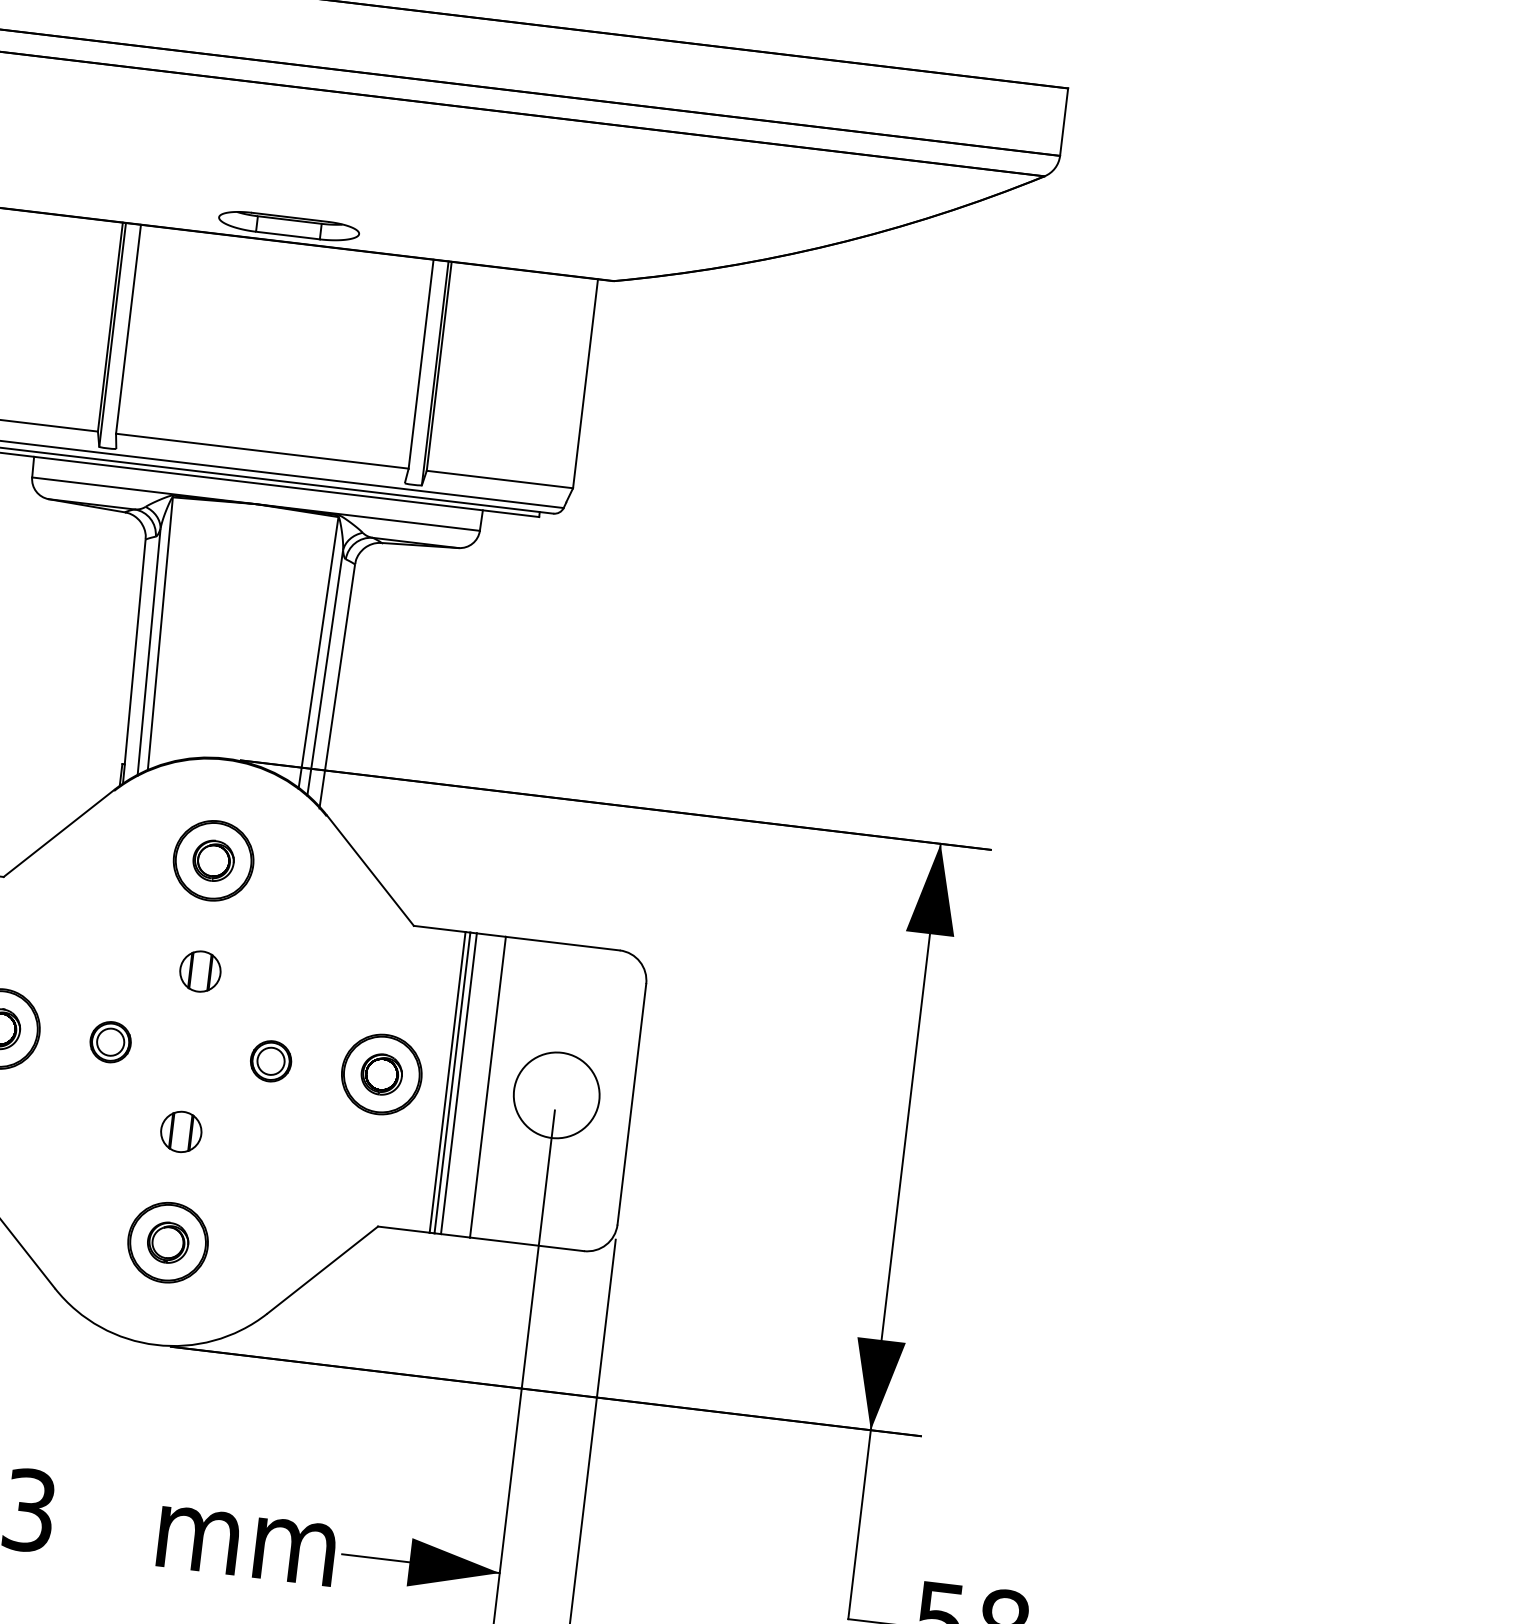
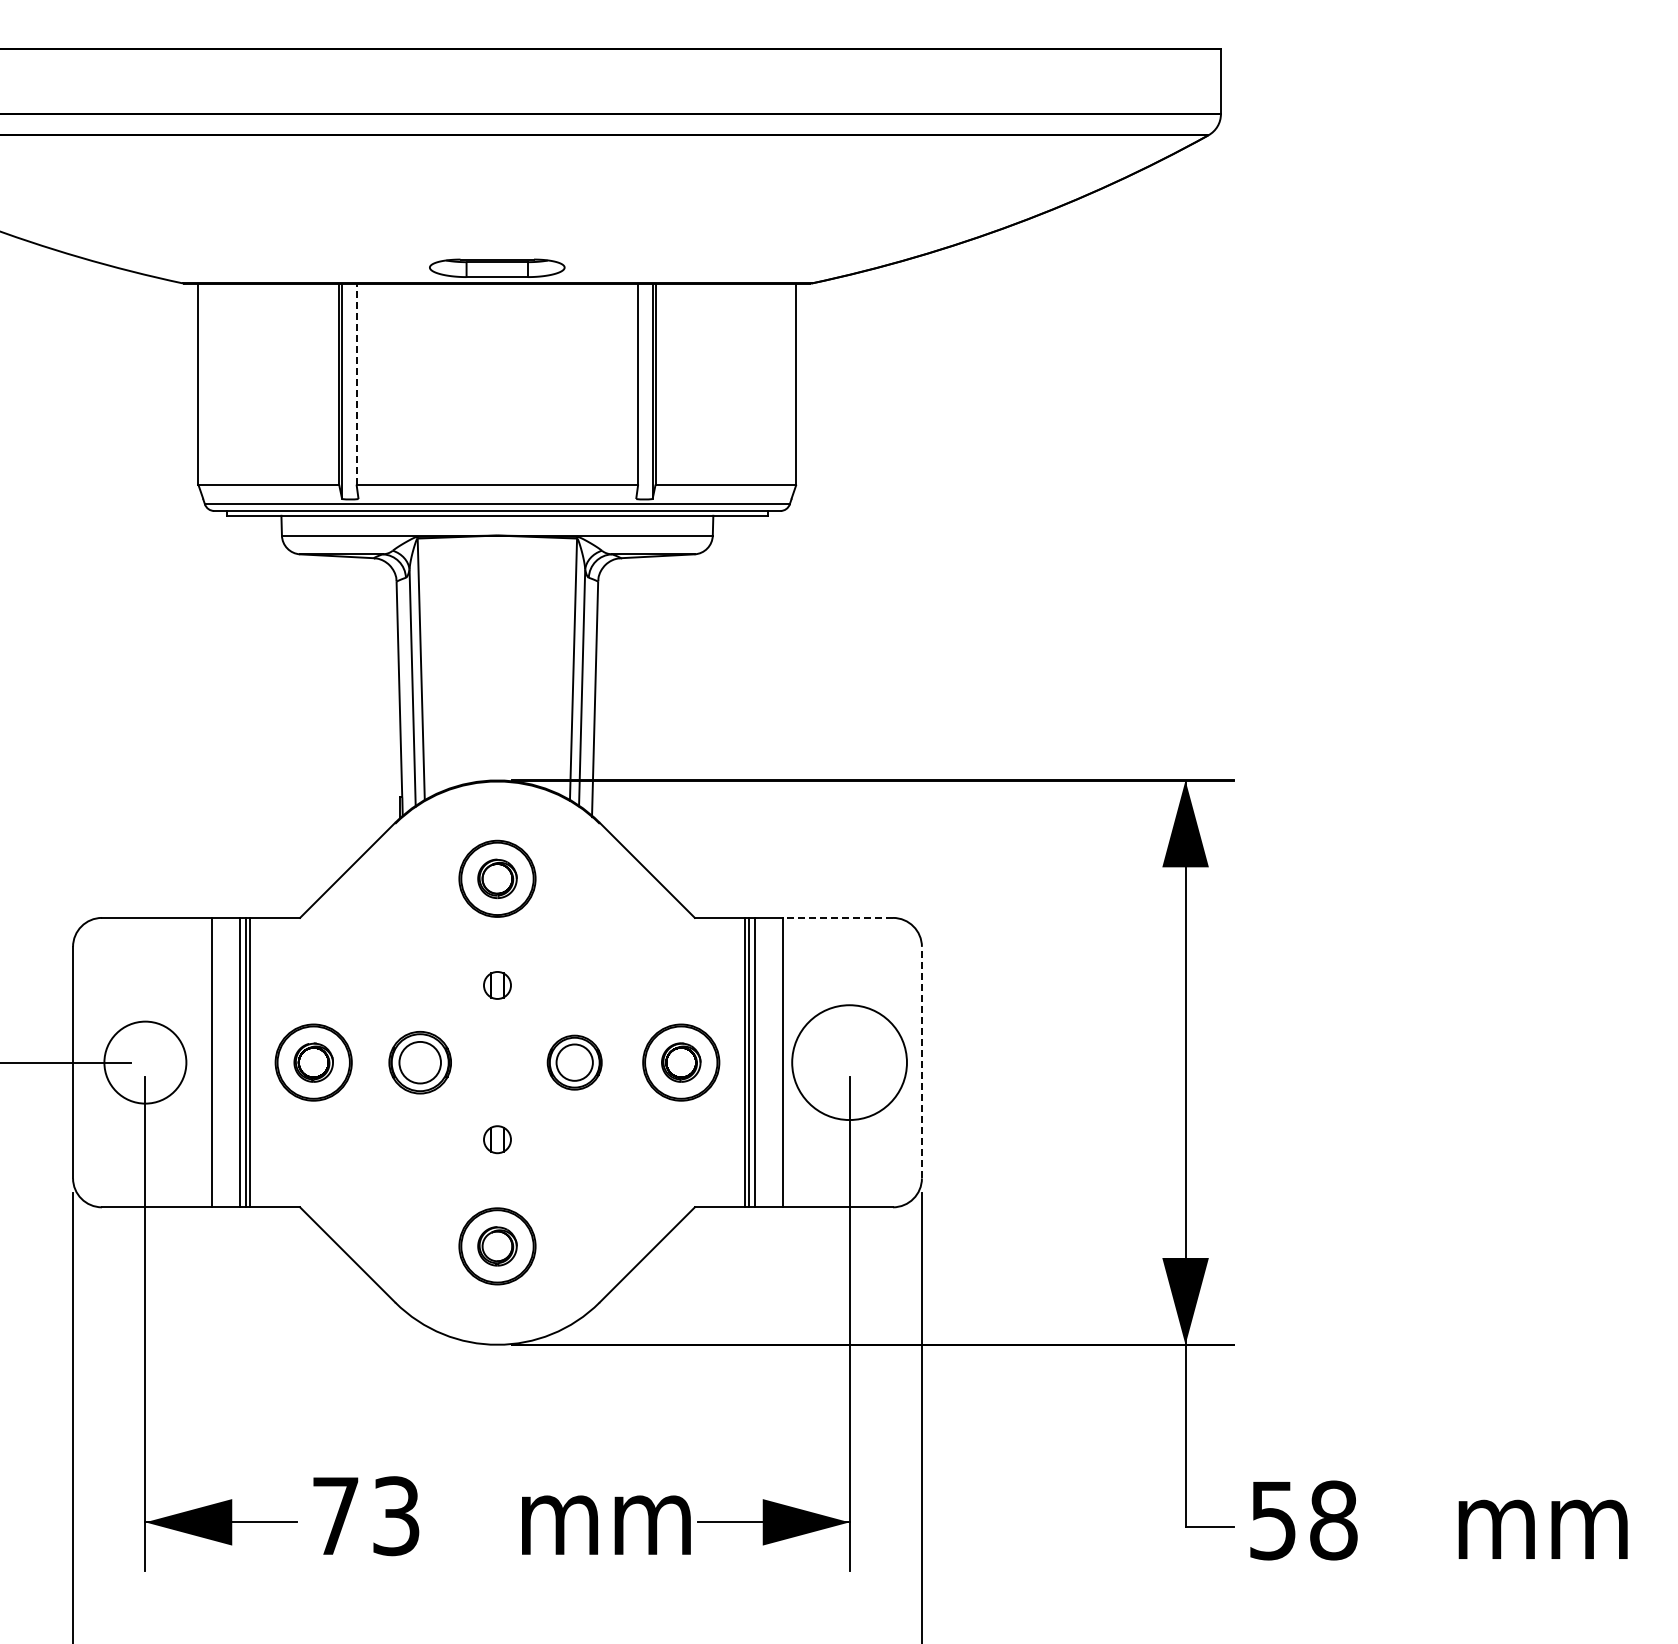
line: (128, 329) -> (356, 384), solid -> dashed
line: (563, 943) -> (838, 917), solid -> dashed
part: (200, 971) -> (497, 985), size x0.7
part: (110, 1042) -> (420, 1062), size x1.6
part: (270, 1061) -> (574, 1062), size x1.4
circle: (556, 1095) -> (849, 1062), size x1.4
line: (631, 1104) -> (921, 1062), solid -> dashed
part: (181, 1131) -> (497, 1139), size x0.7

